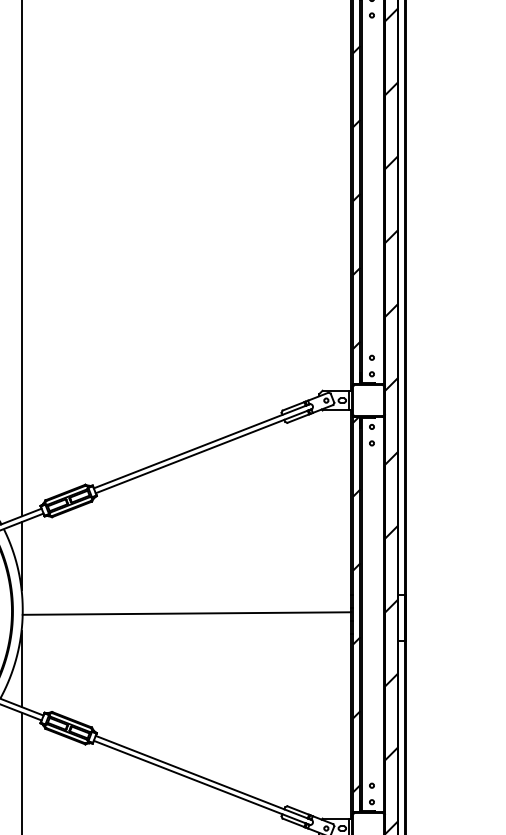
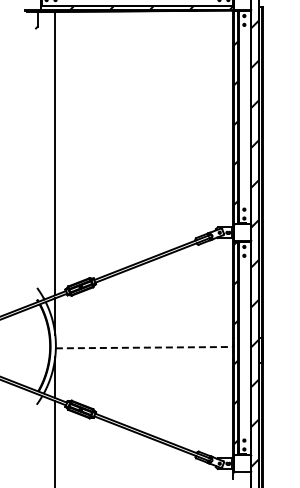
line: (186, 613) -> (144, 347), solid -> dashed

